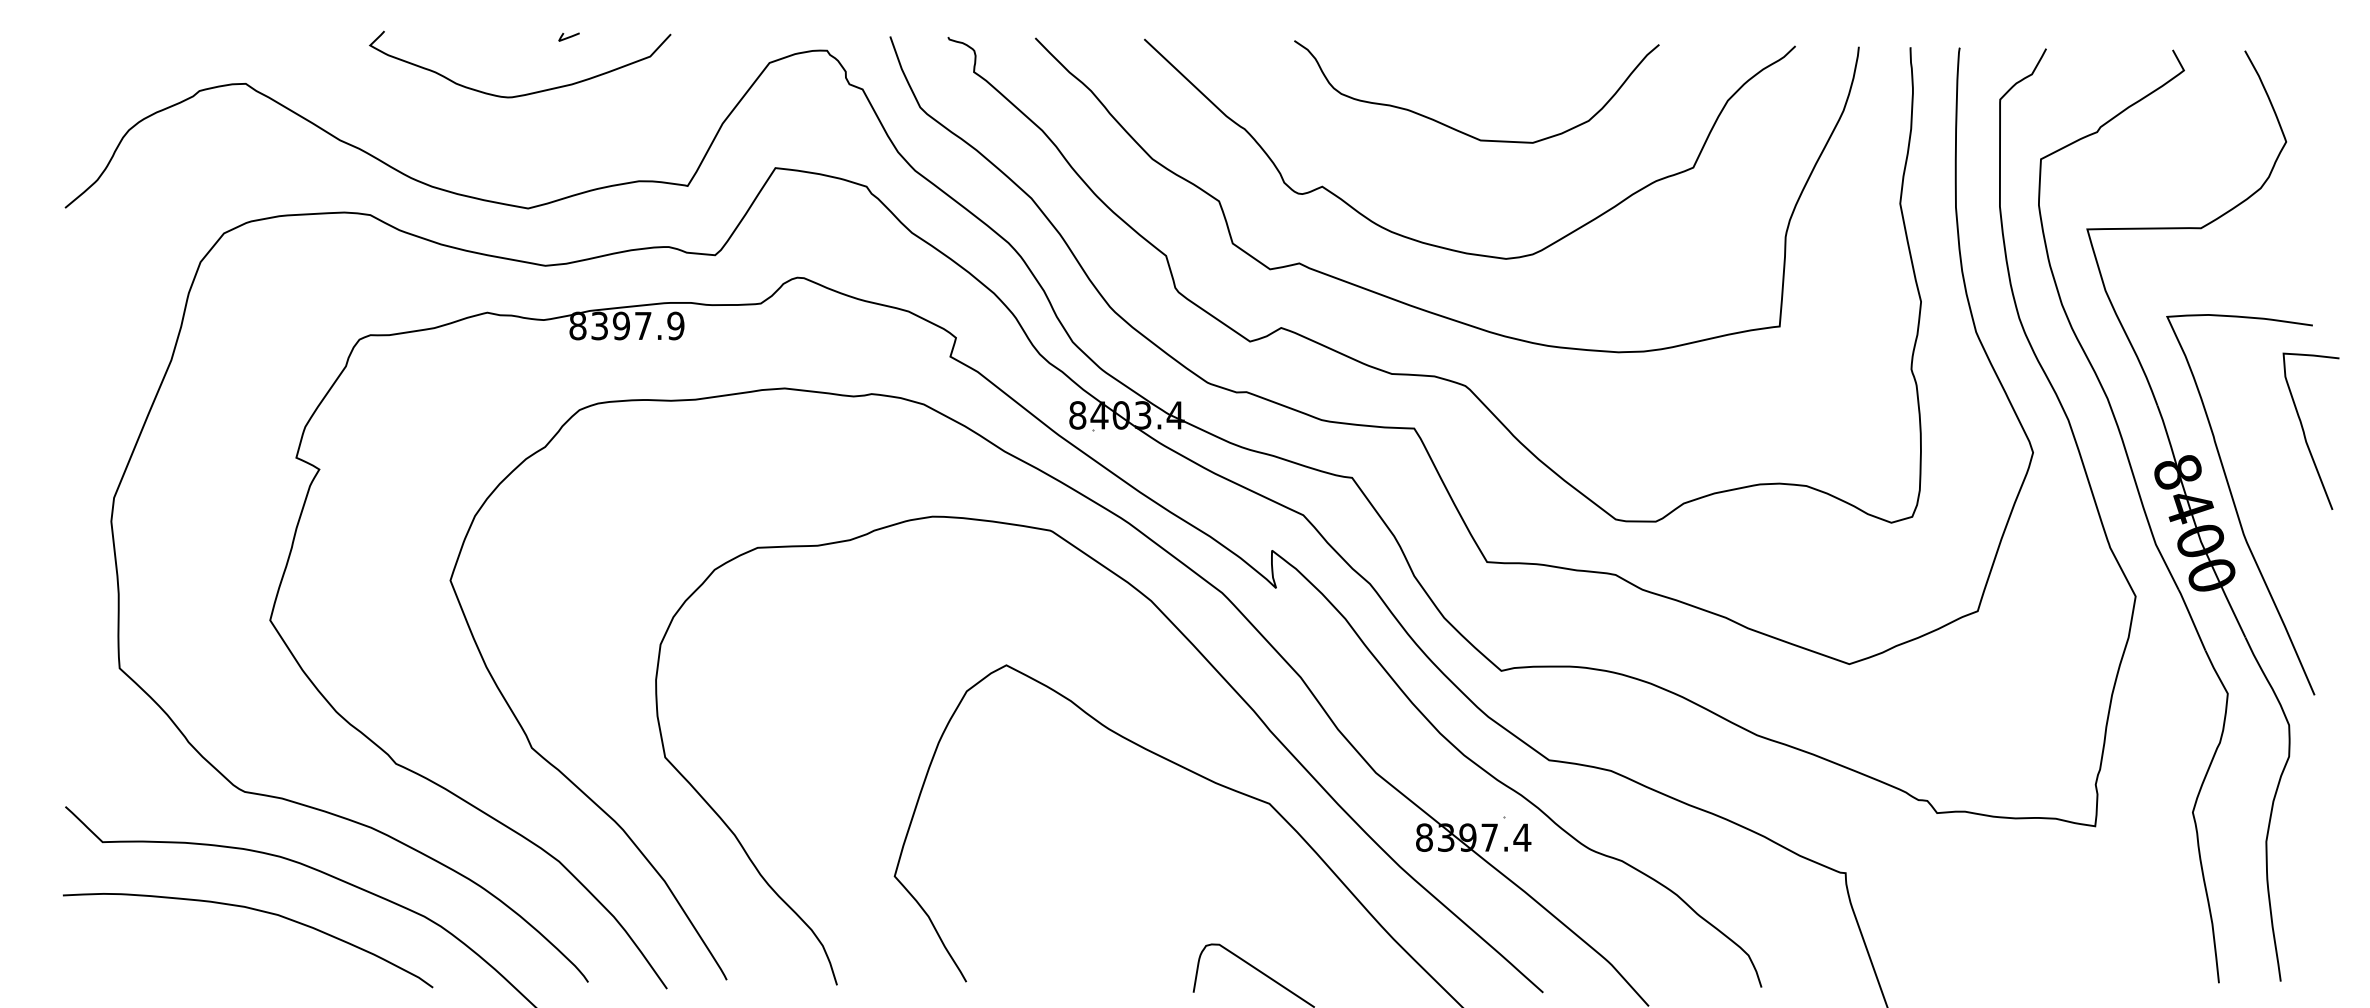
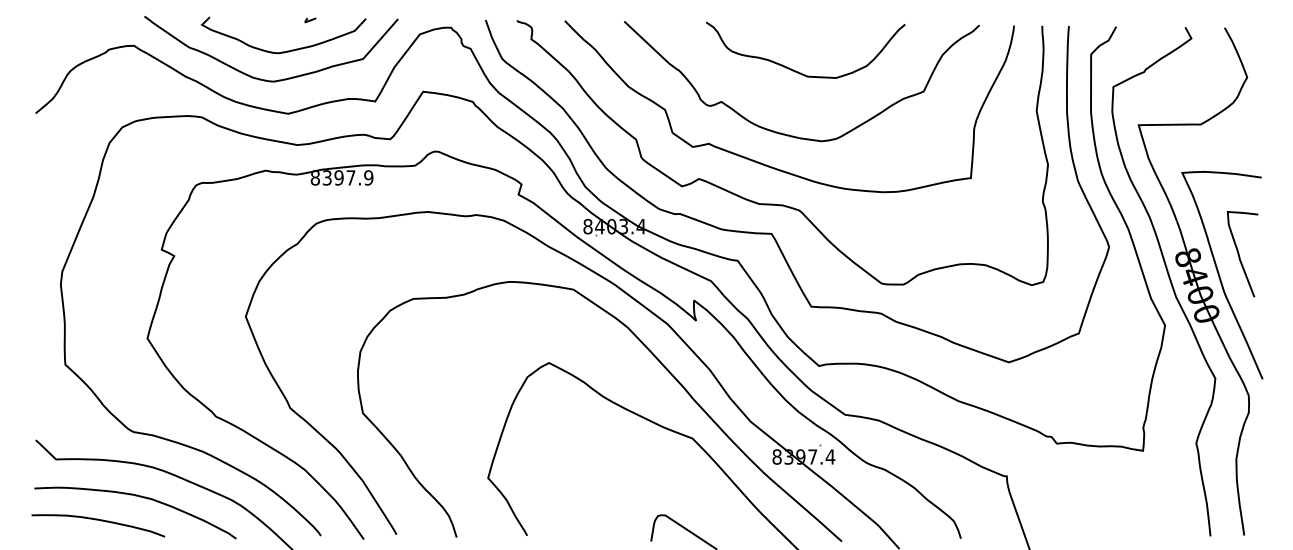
curve: (488, 145) -> (266, 79), added
curve: (2306, 435) -> (1240, 256), moved
curve: (184, 955) -> (100, 521), added

